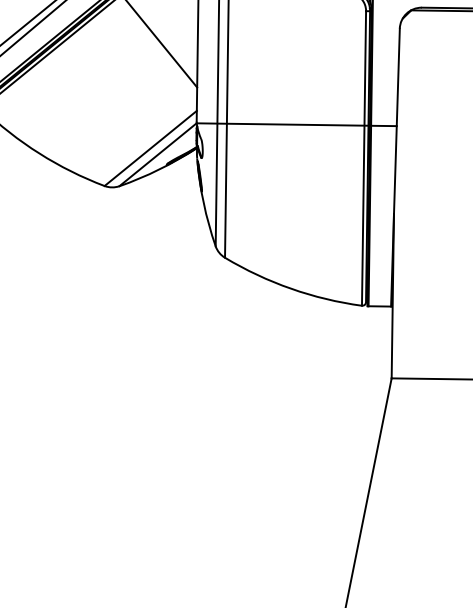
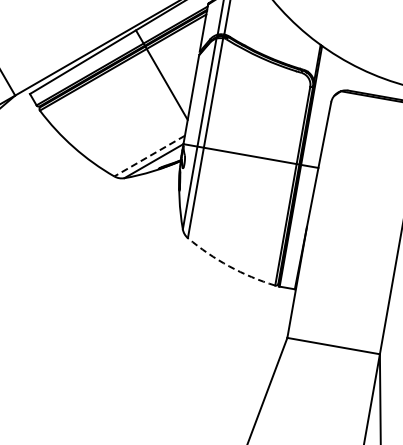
line: (150, 149) -> (149, 156), solid -> dashed
arc: (291, 288) -> (229, 266), solid -> dashed

